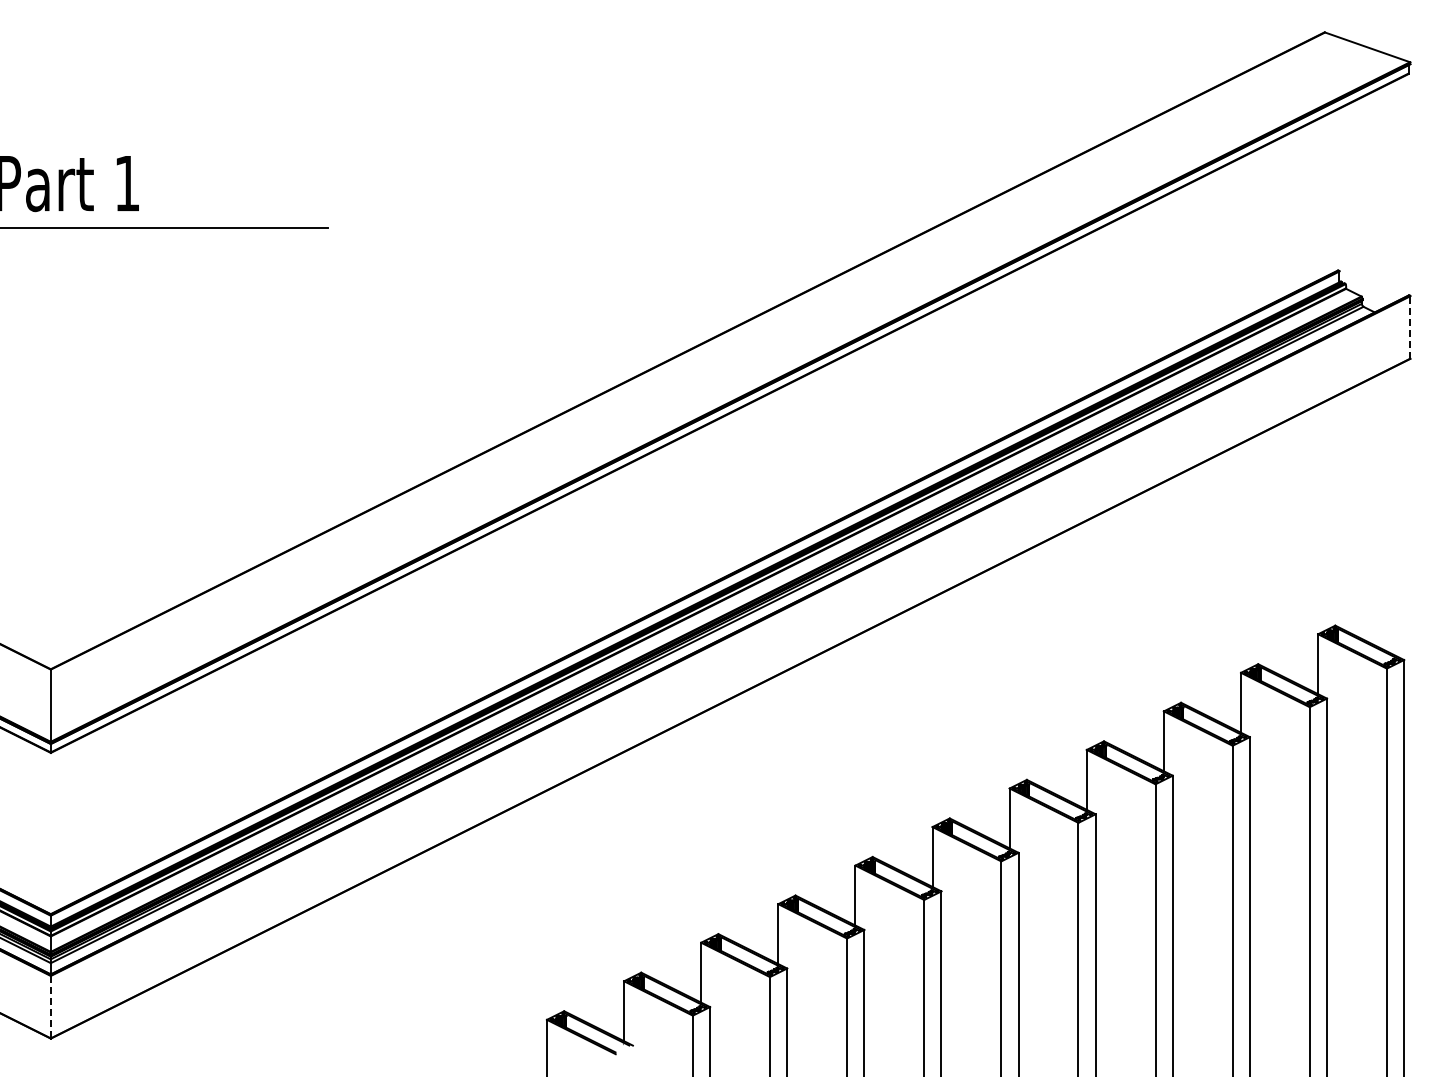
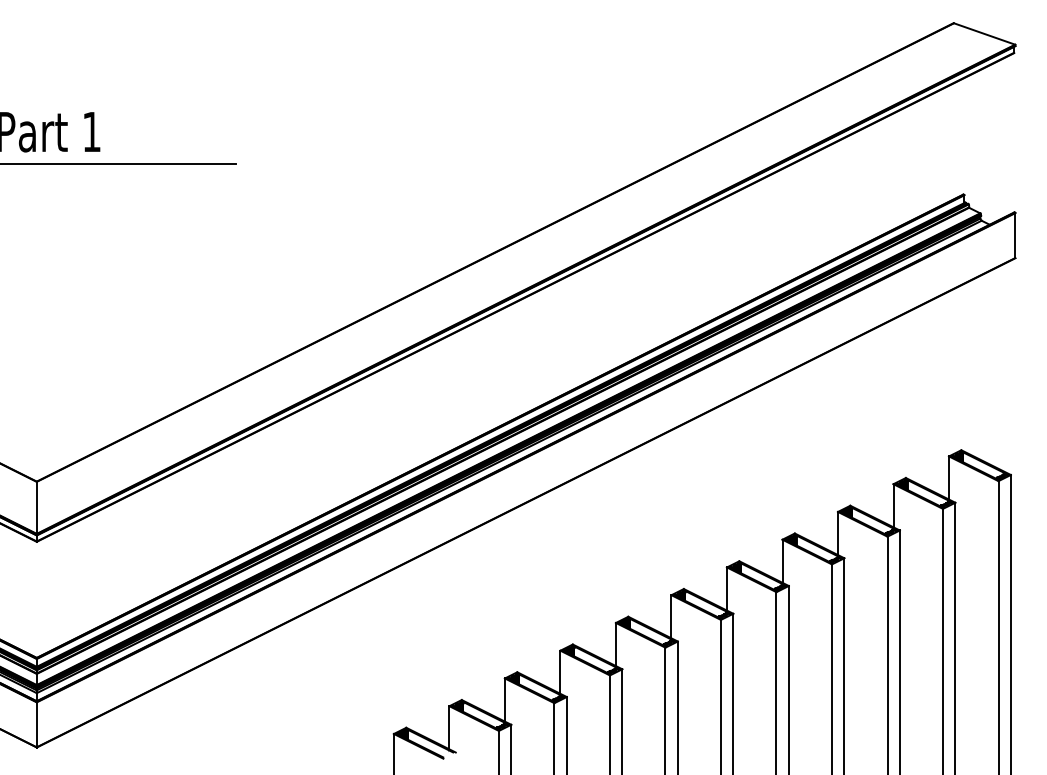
line: (1410, 326) -> (1015, 234), dashed -> solid
line: (50, 1006) -> (36, 724), dashed -> solid

